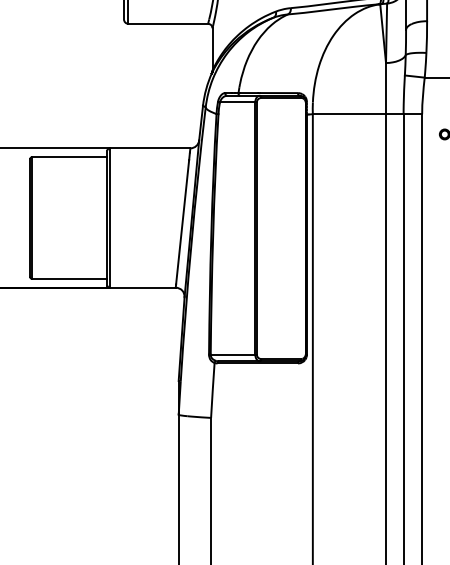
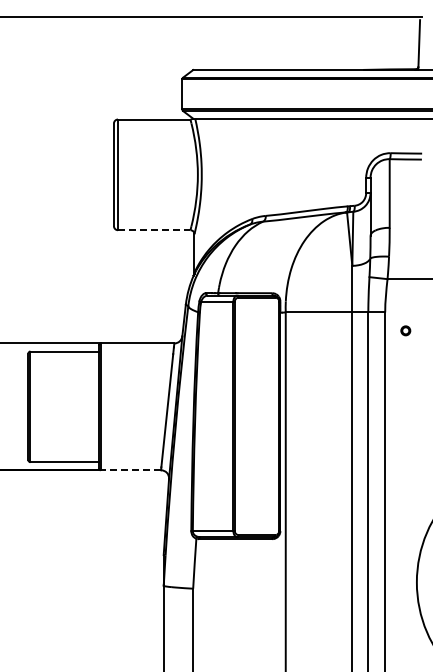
line: (168, 24) -> (154, 230), solid -> dashed
line: (142, 287) -> (130, 470), solid -> dashed

